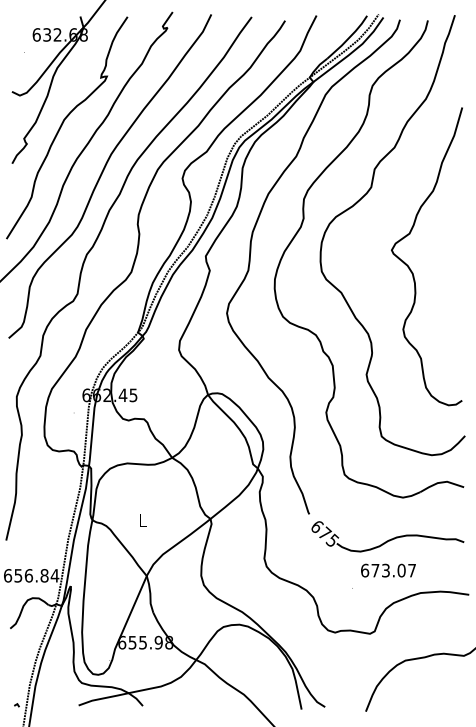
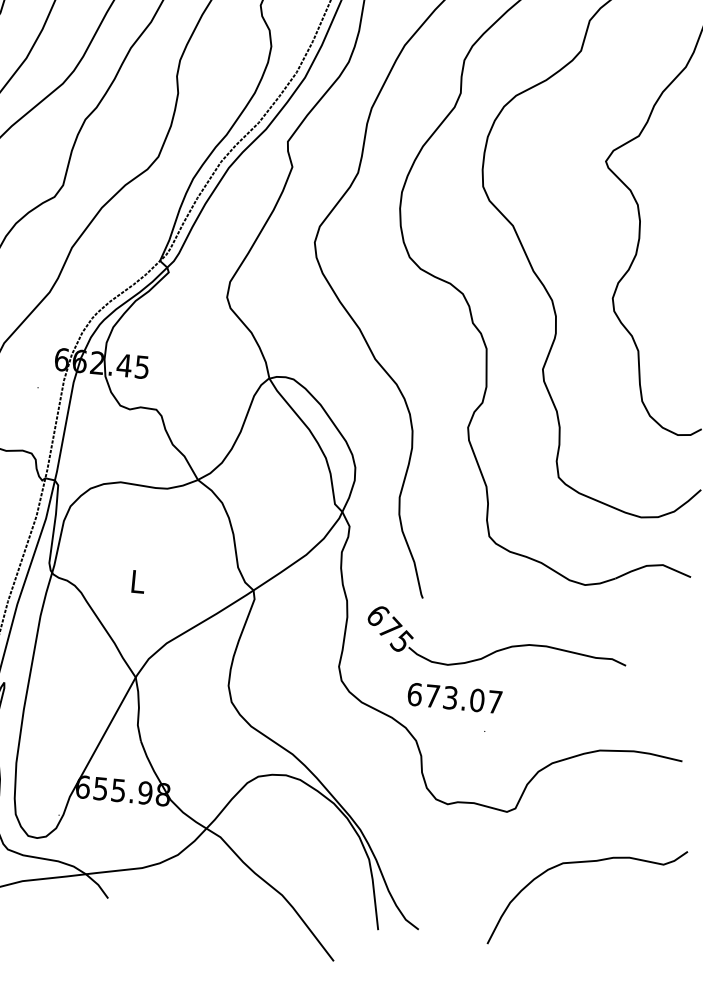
part: (387, 536) -> (496, 643), moved
text: (388, 570) -> (454, 698), moved

